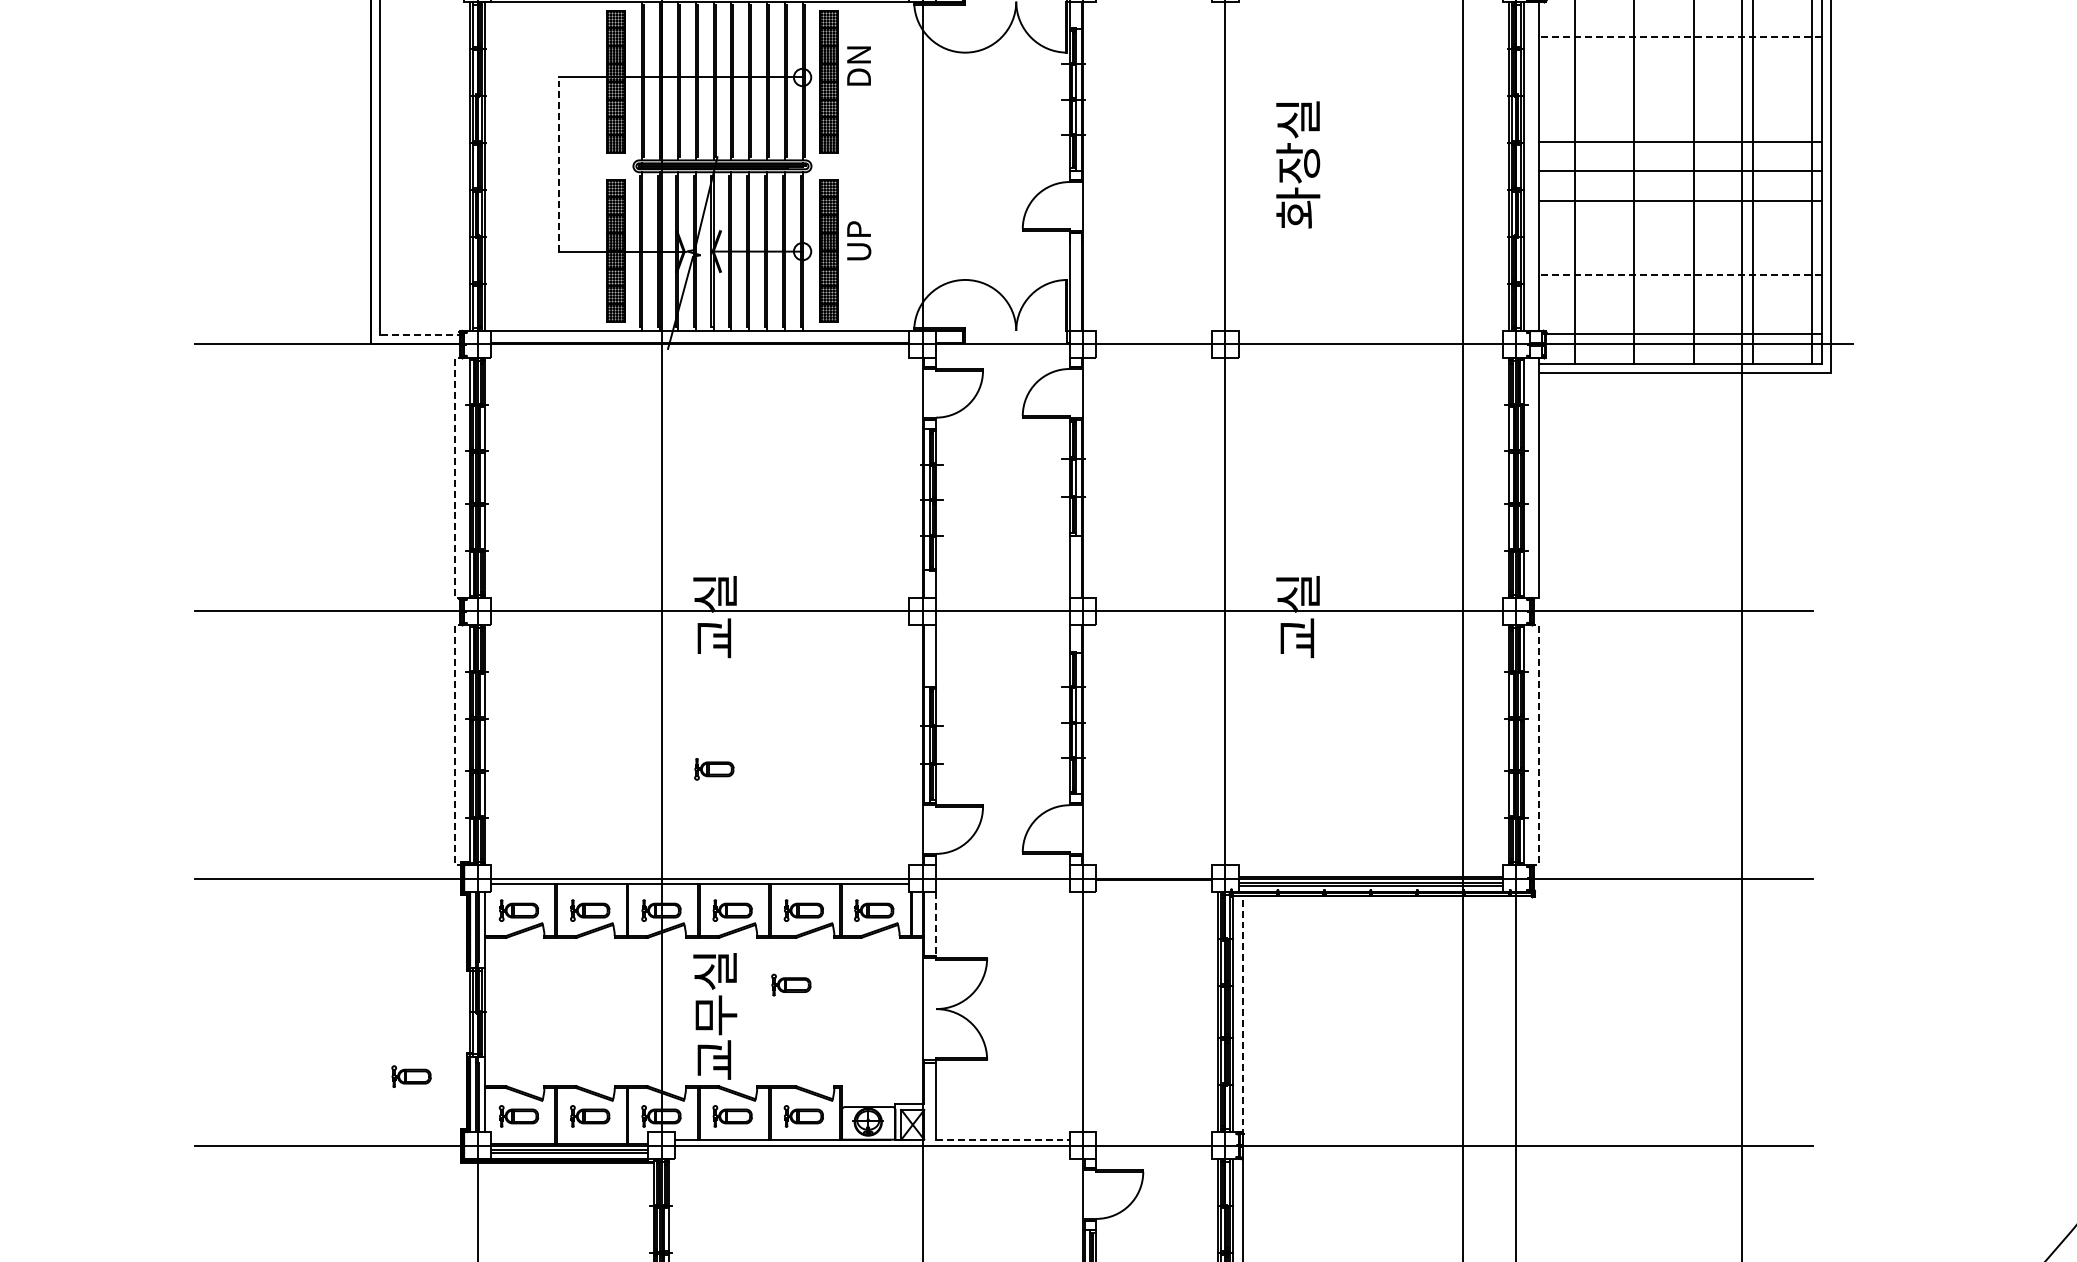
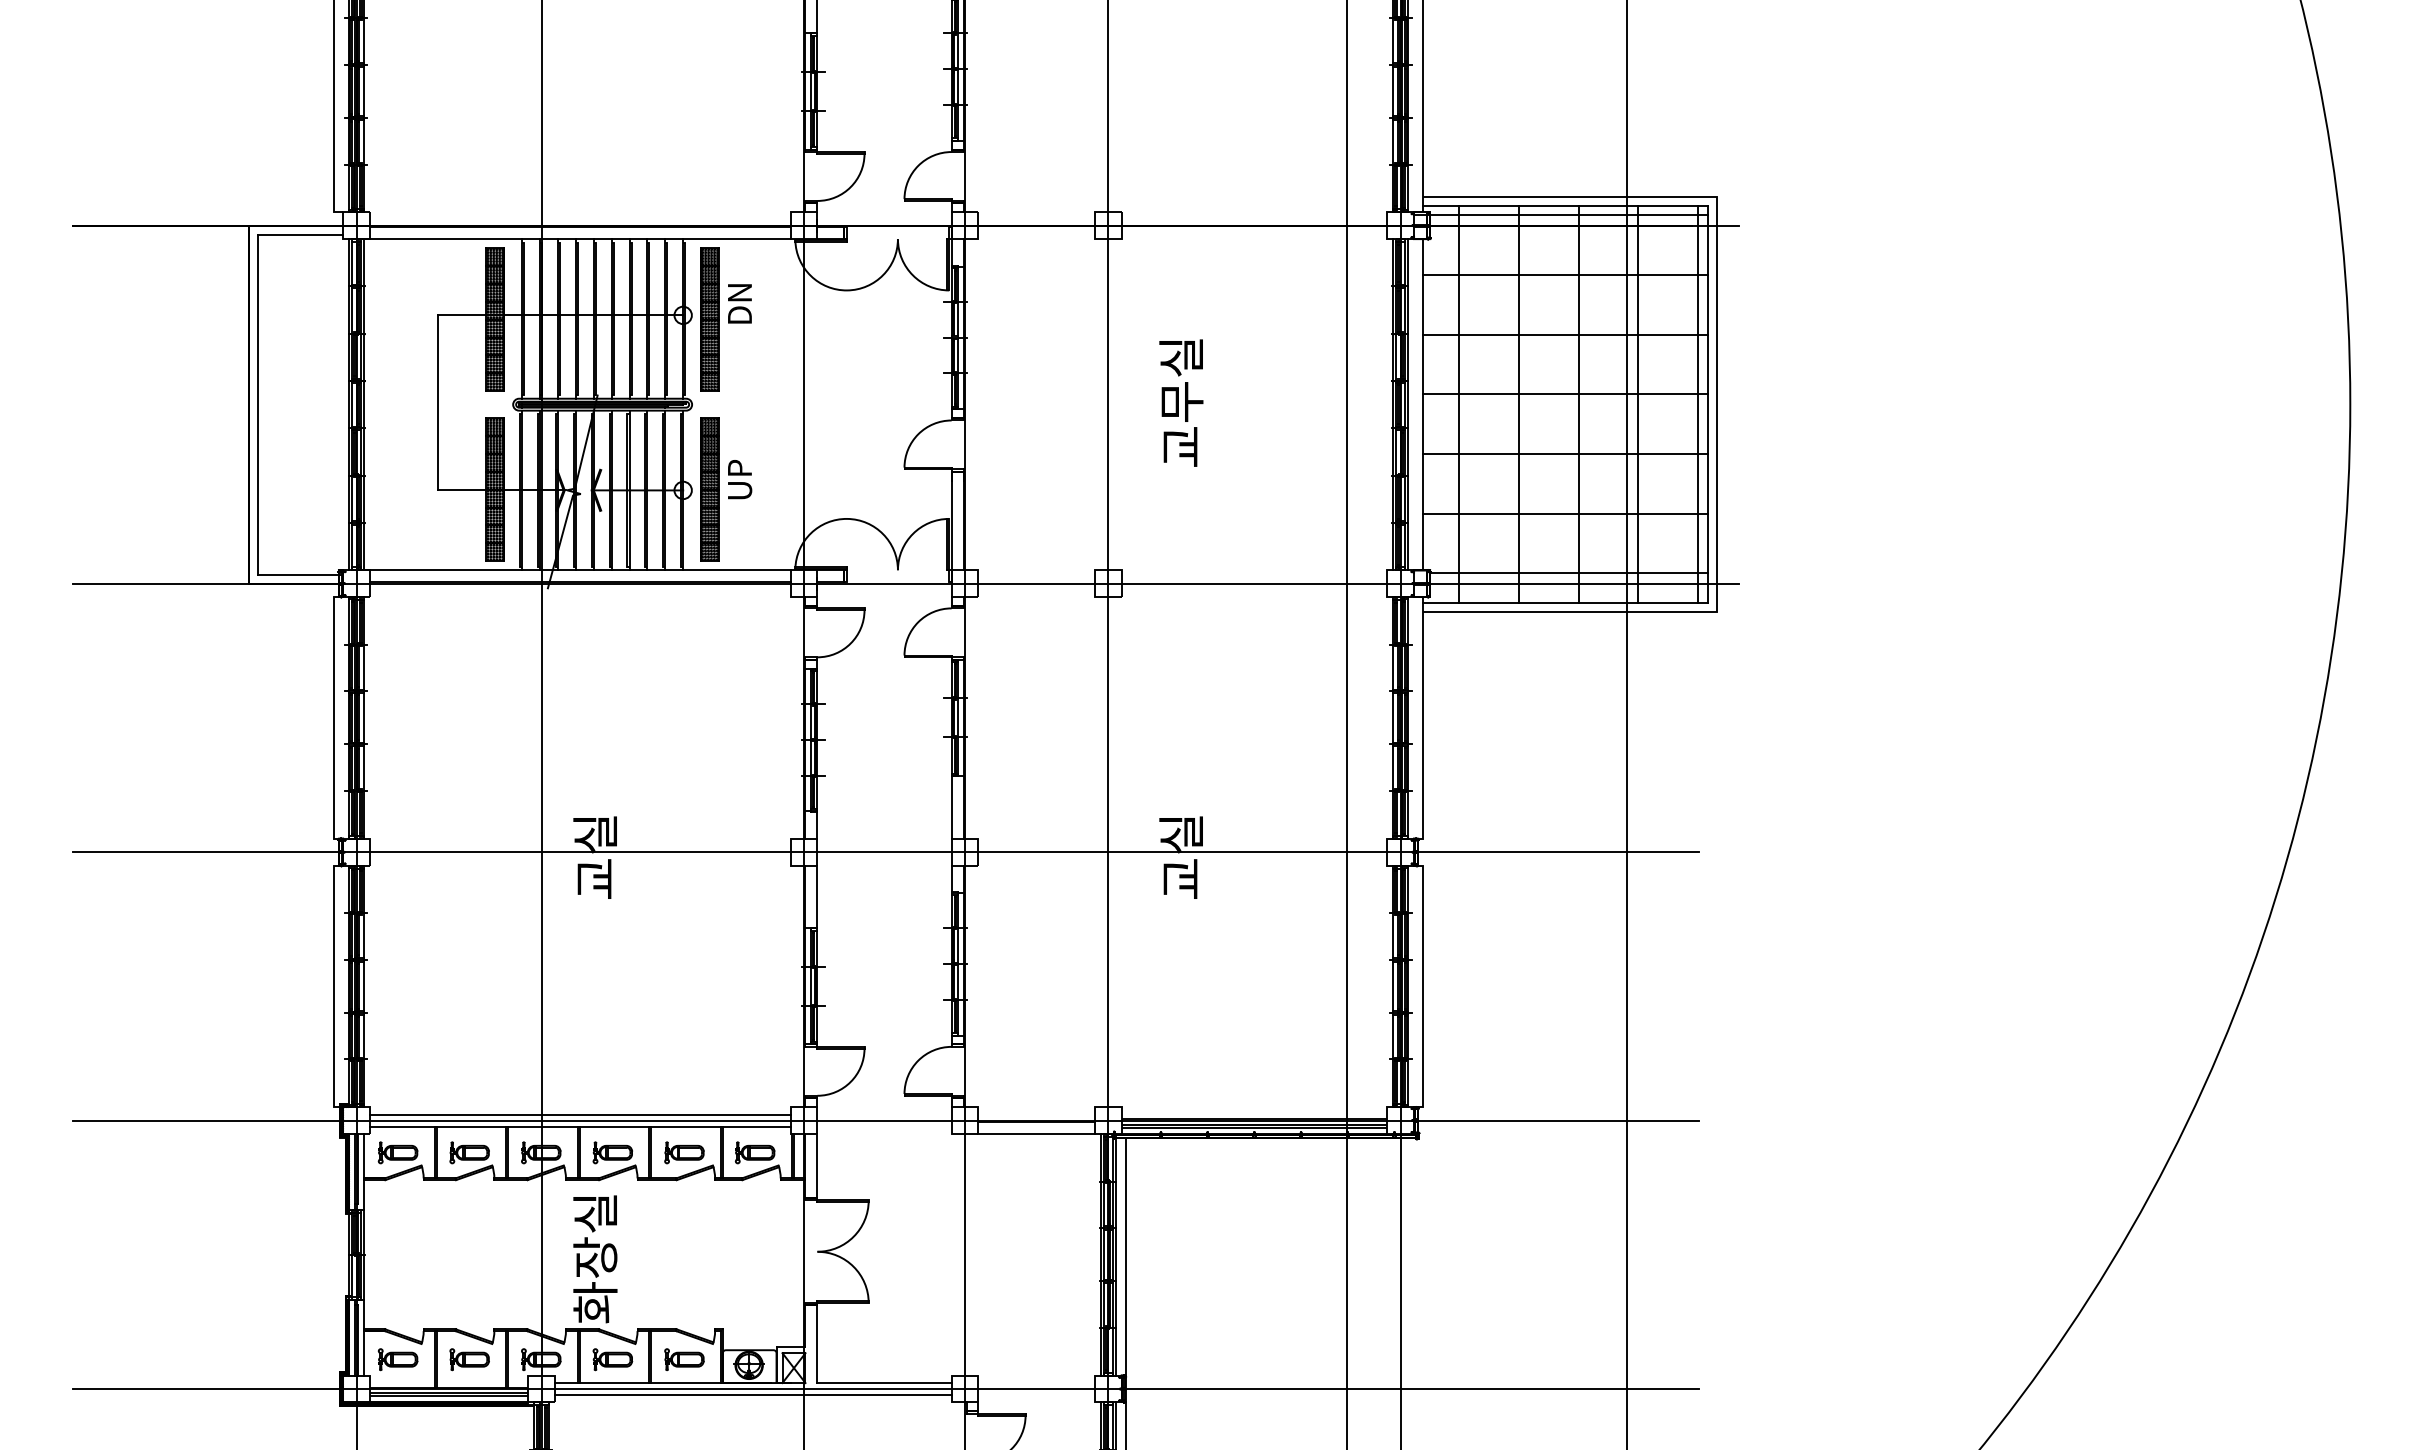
line: (1679, 37) -> (1564, 275), dashed -> solid
line: (1679, 141) -> (1564, 334), moved
line: (559, 164) -> (438, 402), dashed -> solid
line: (1679, 171) -> (1564, 454), moved
text: (1298, 186) -> (1181, 424), 화장실 -> 교무실
line: (1679, 200) -> (1564, 394), moved
line: (1679, 274) -> (1564, 513), dashed -> solid
line: (421, 335) -> (300, 574), dashed -> solid
line: (455, 477) -> (334, 717), dashed -> solid
line: (455, 745) -> (334, 986), dashed -> solid
line: (1538, 745) -> (1422, 986), dashed -> solid
part: (714, 769) -> (594, 1010), removed
line: (699, 872) -> (579, 1114), added
line: (1154, 891) -> (1036, 1133), added
line: (936, 924) -> (817, 1166), dashed -> solid
part: (790, 984) -> (671, 1227), removed
line: (1242, 1016) -> (1125, 1259), dashed -> solid
text: (715, 1037) -> (595, 1280), 교무실 -> 화장실
part: (410, 1076) -> (289, 1319), removed
line: (1003, 1140) -> (885, 1383), dashed -> solid
line: (871, 1151) -> (752, 1394), added

